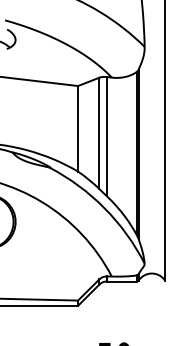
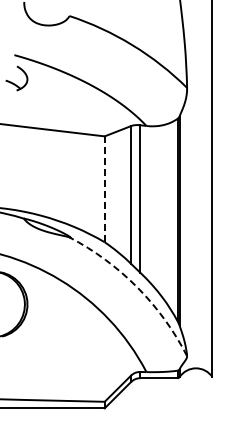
line: (77, 128) -> (104, 189), solid -> dashed
arc: (104, 208) -> (137, 287), solid -> dashed

